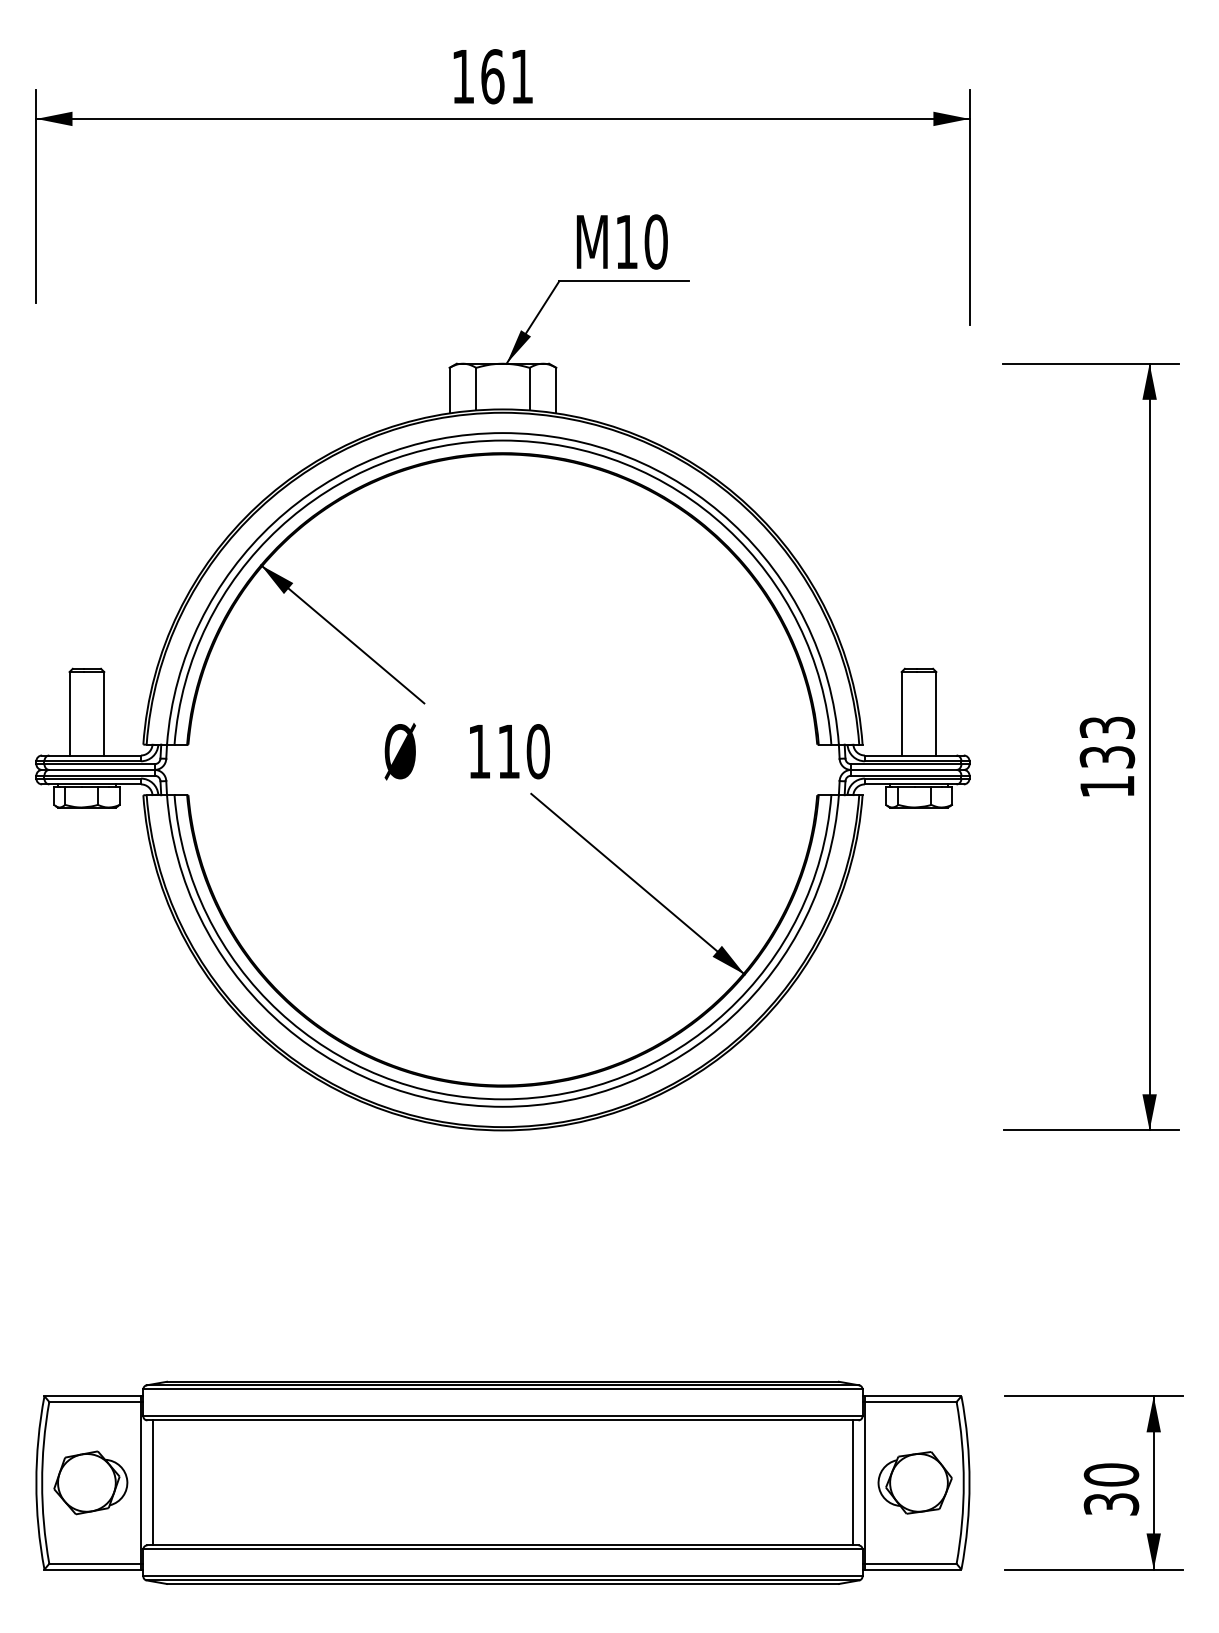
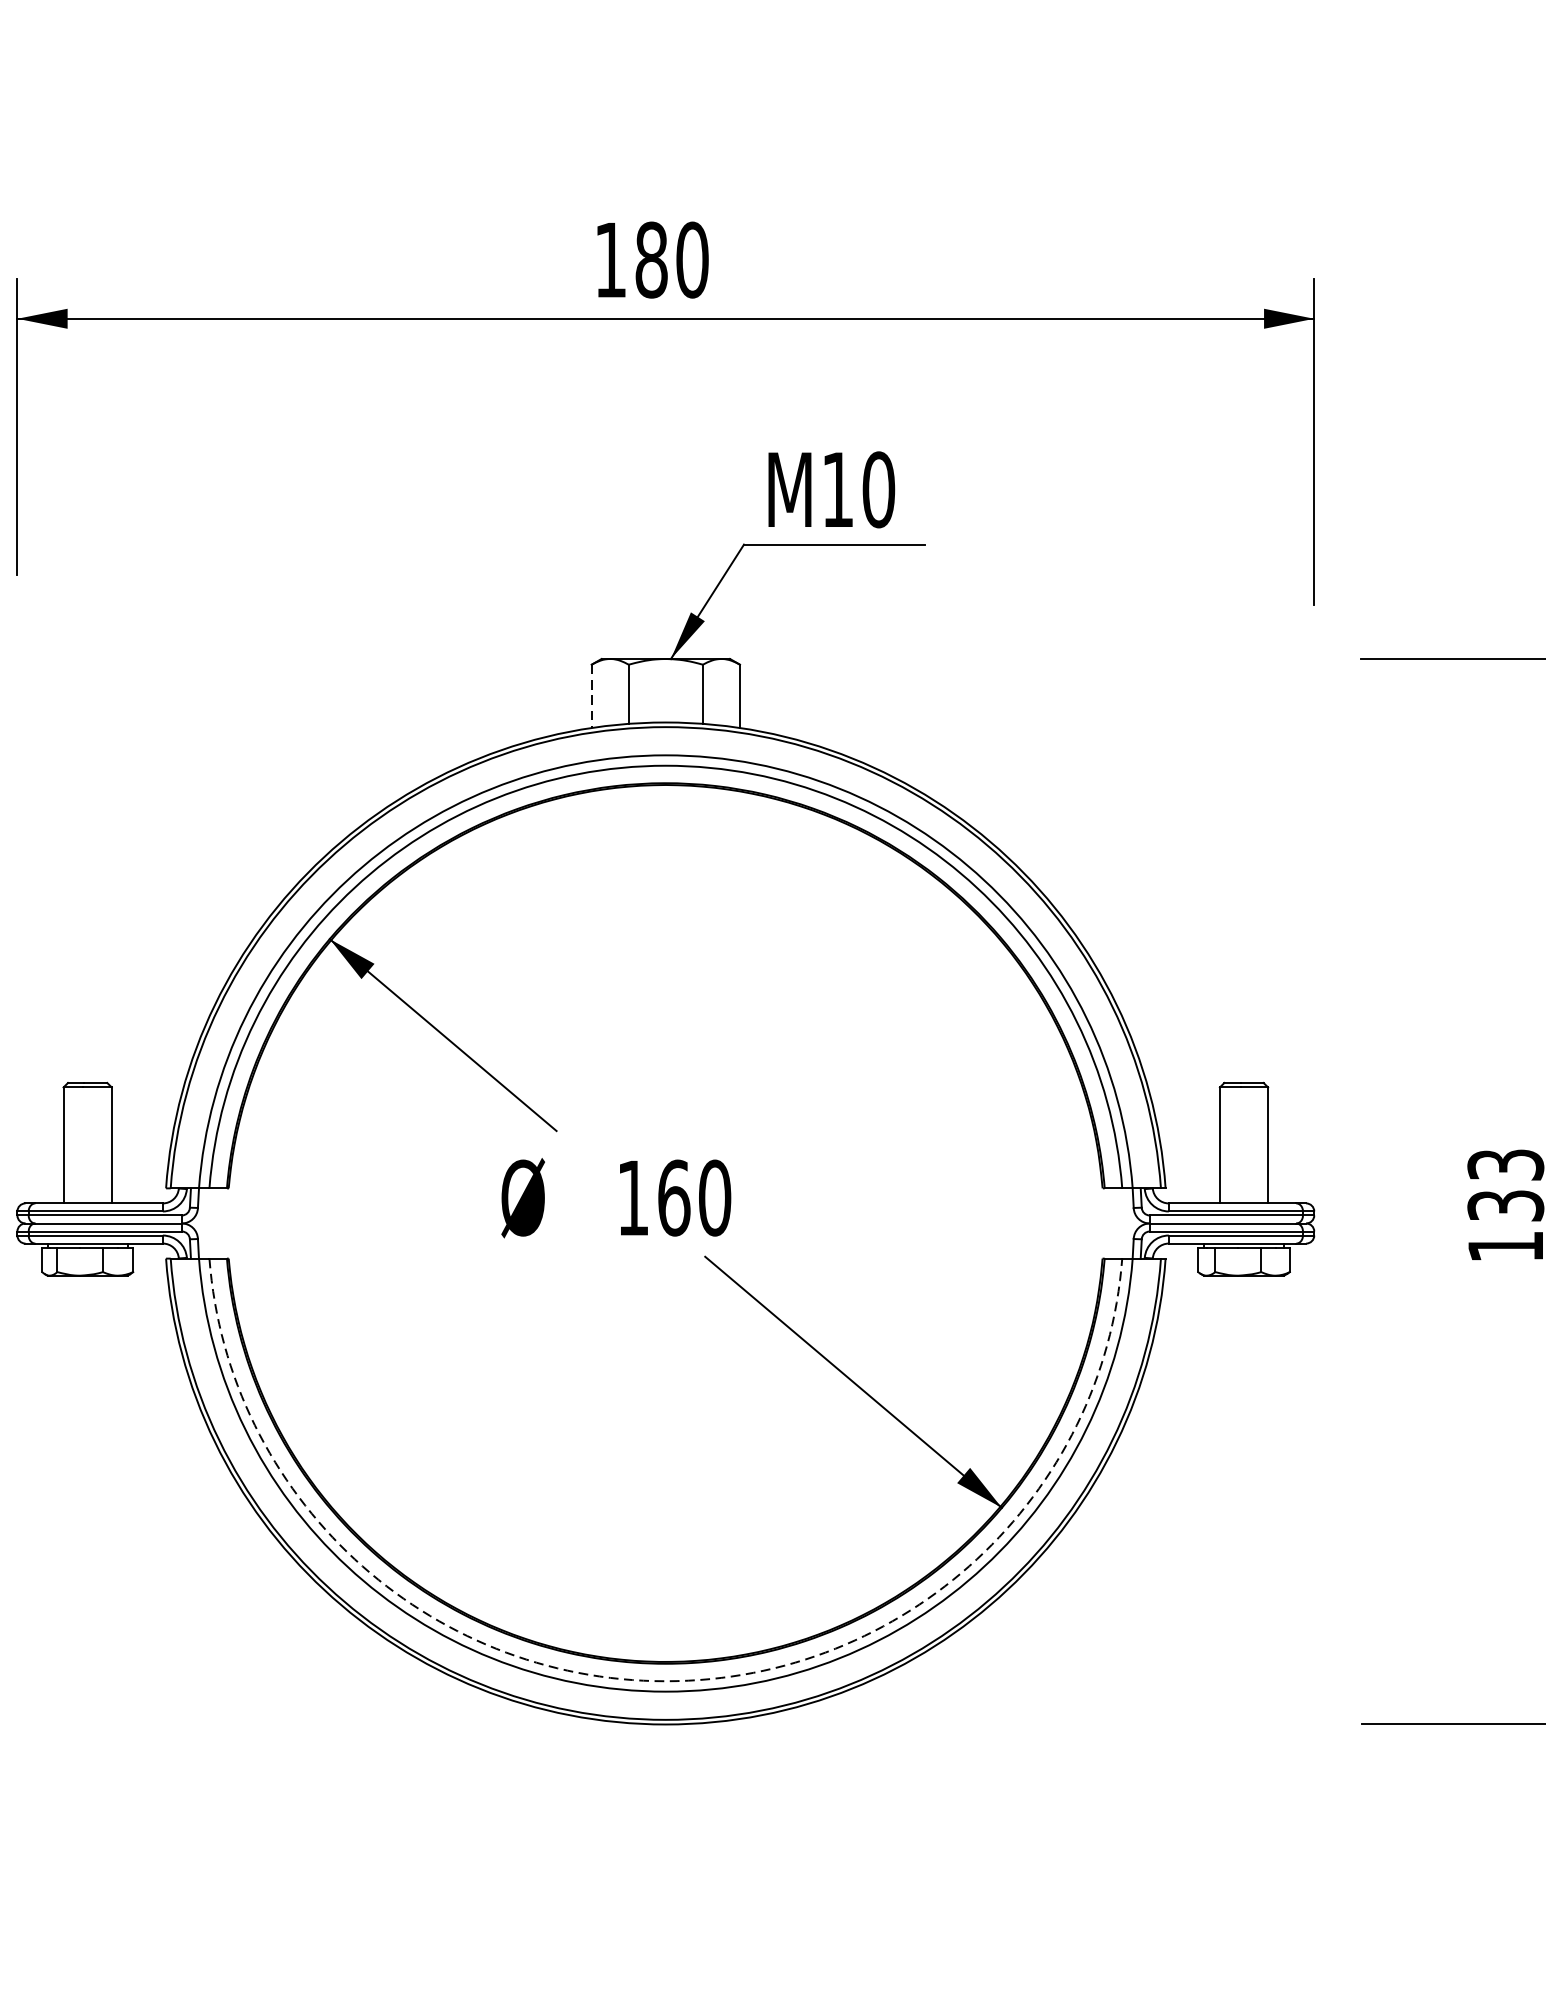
text: (507, 76) -> (672, 259), 161 -> 180
line: (449, 390) -> (591, 696), solid -> dashed
text: (508, 751) -> (673, 1197), 110 -> 160
arc: (502, 1099) -> (665, 1681), solid -> dashed

